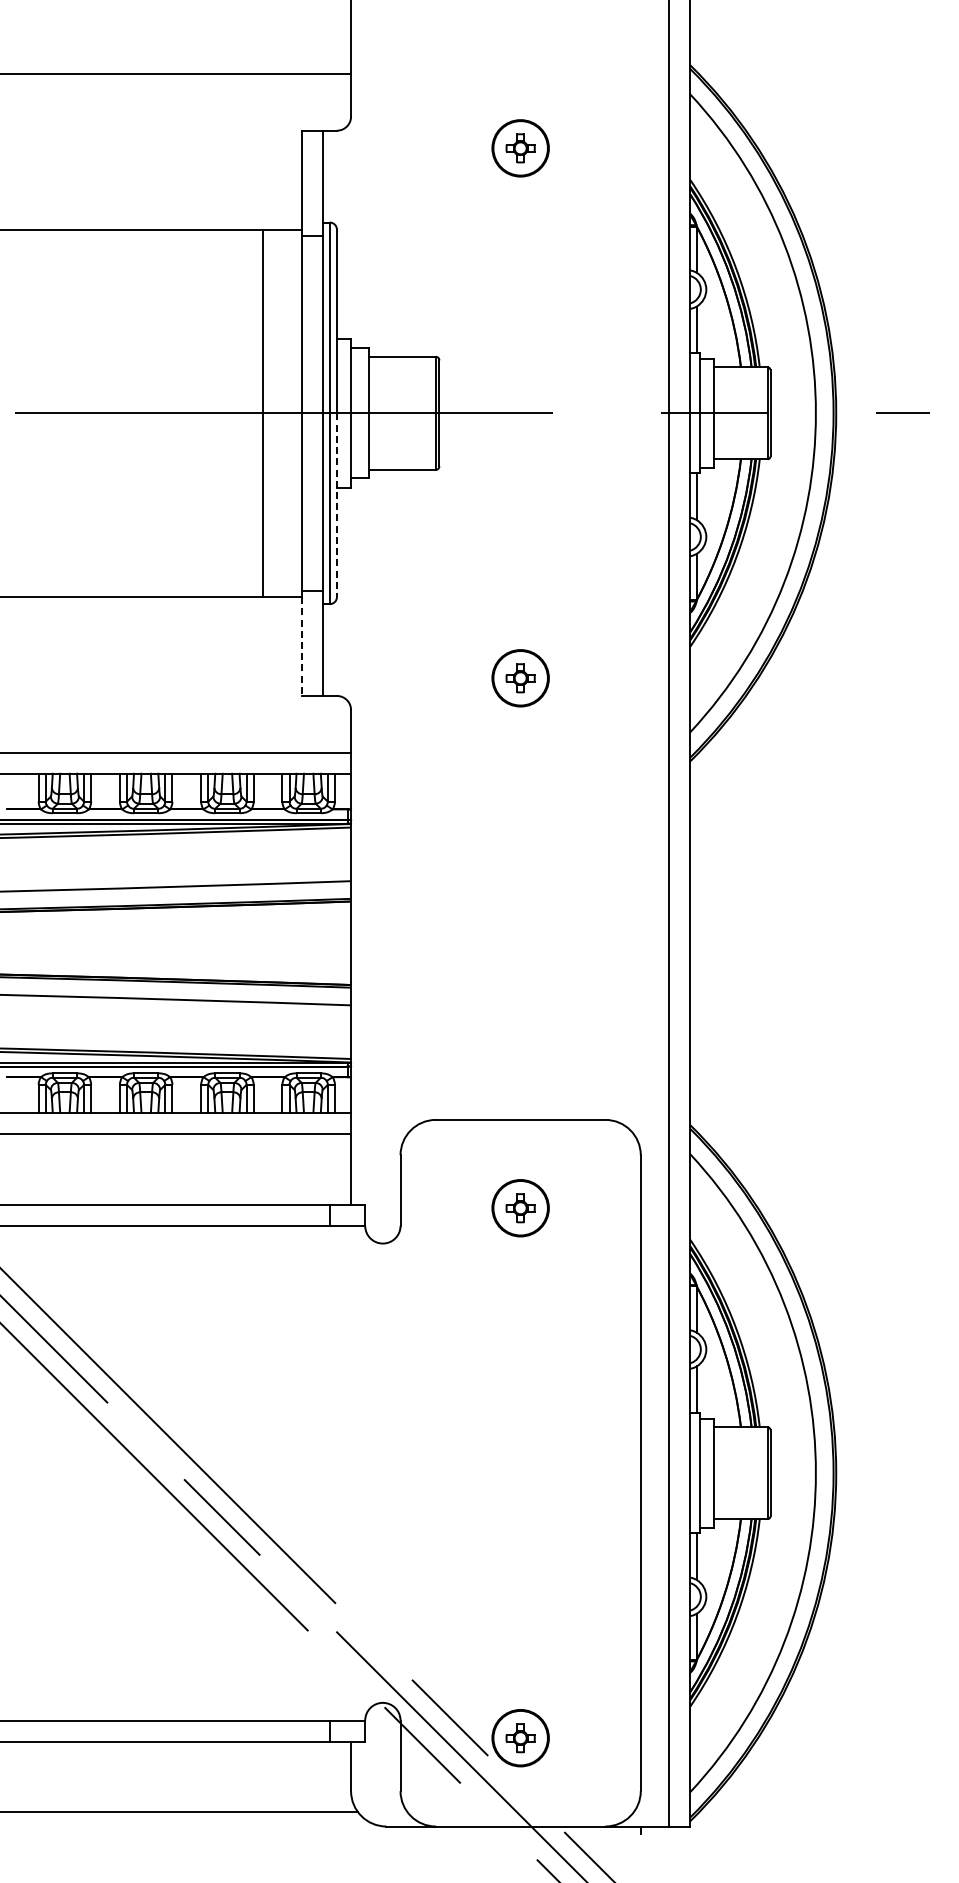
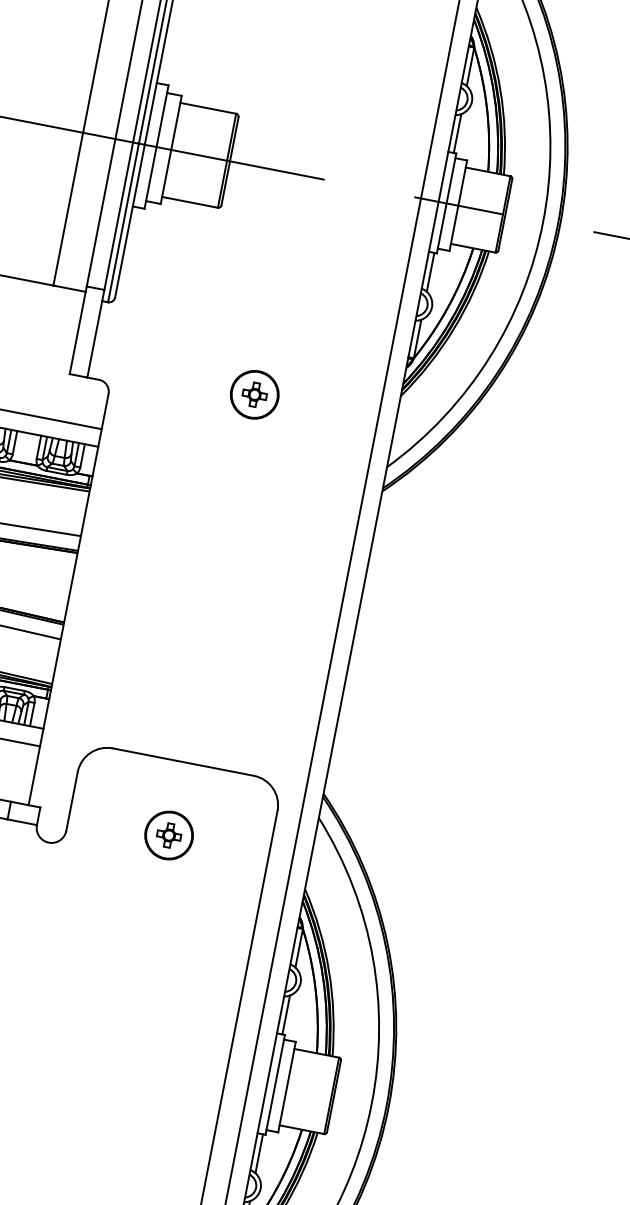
line: (336, 505) -> (129, 221), dashed -> solid
line: (301, 647) -> (77, 333), dashed -> solid

